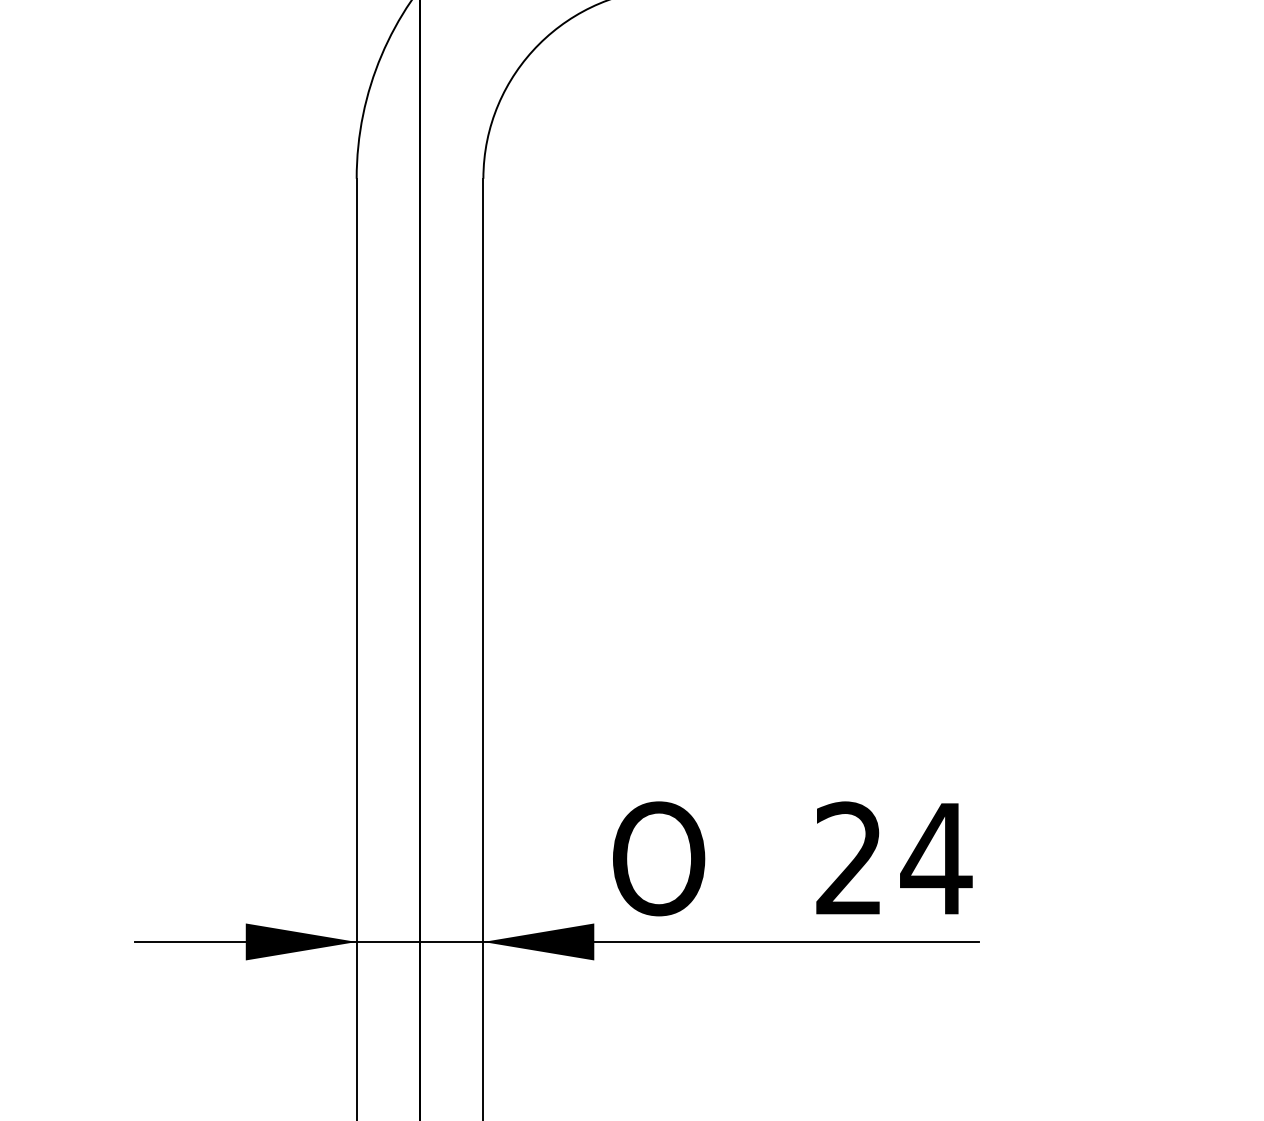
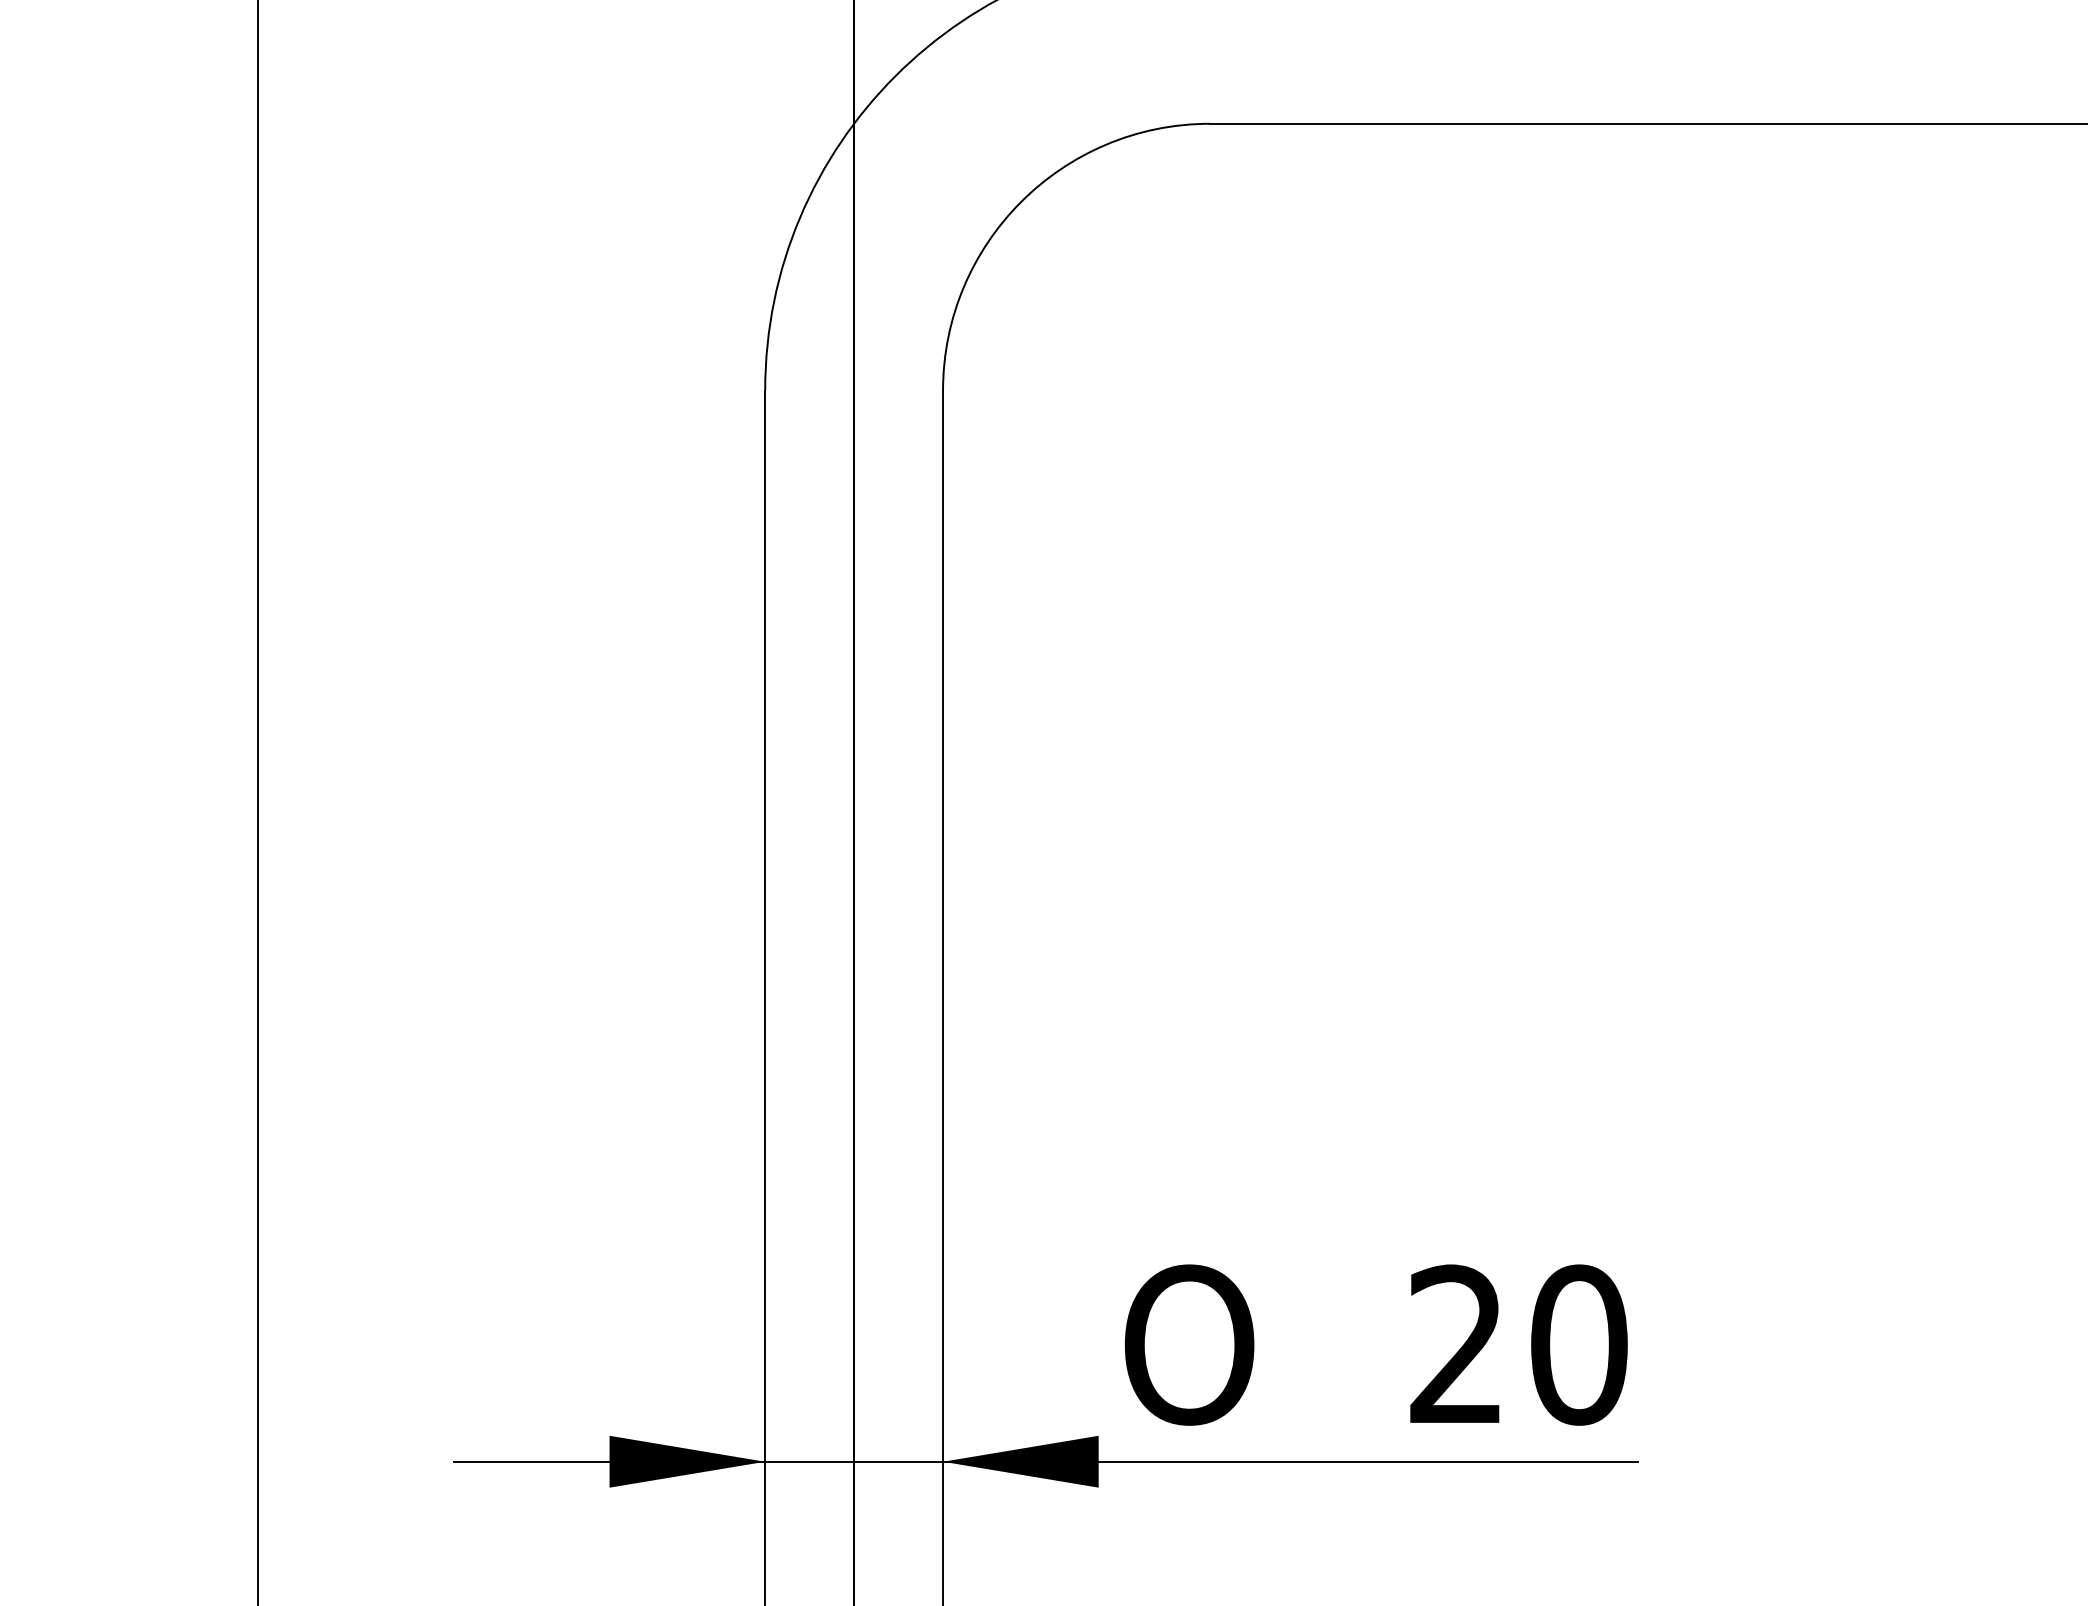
text: (936, 858) -> (1578, 1344), 24 -> 20

